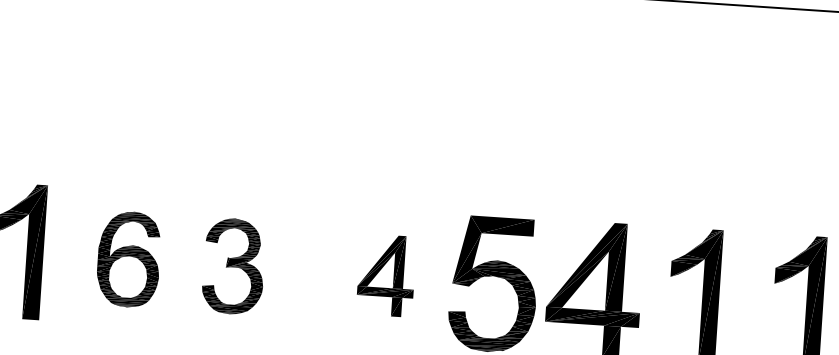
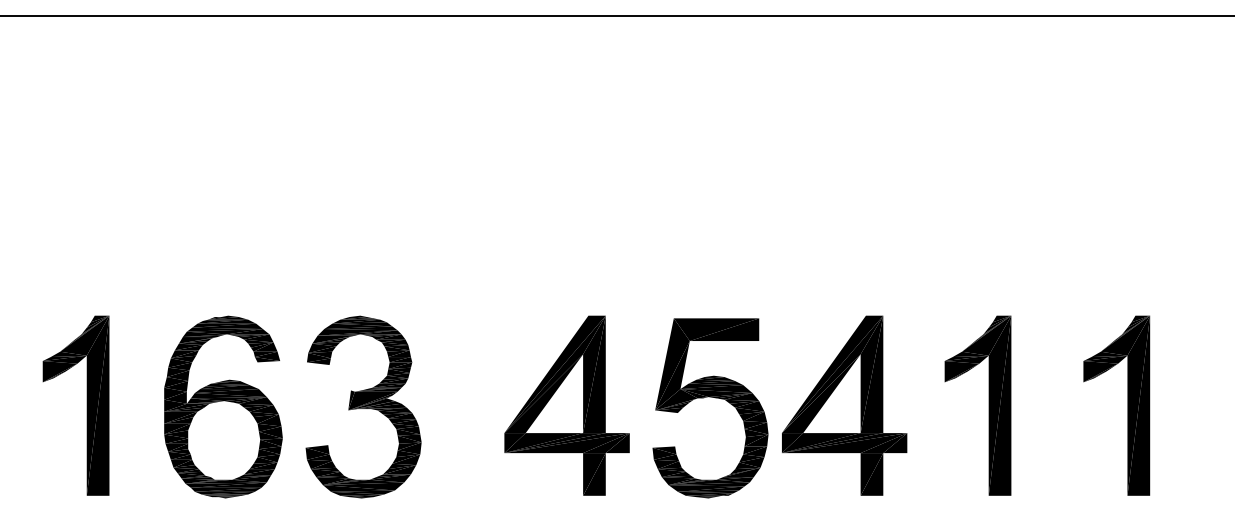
part: (129, 259) -> (223, 406), size x1.43
part: (233, 266) -> (363, 406), size x1.43
part: (386, 275) -> (566, 405), size x1.67

